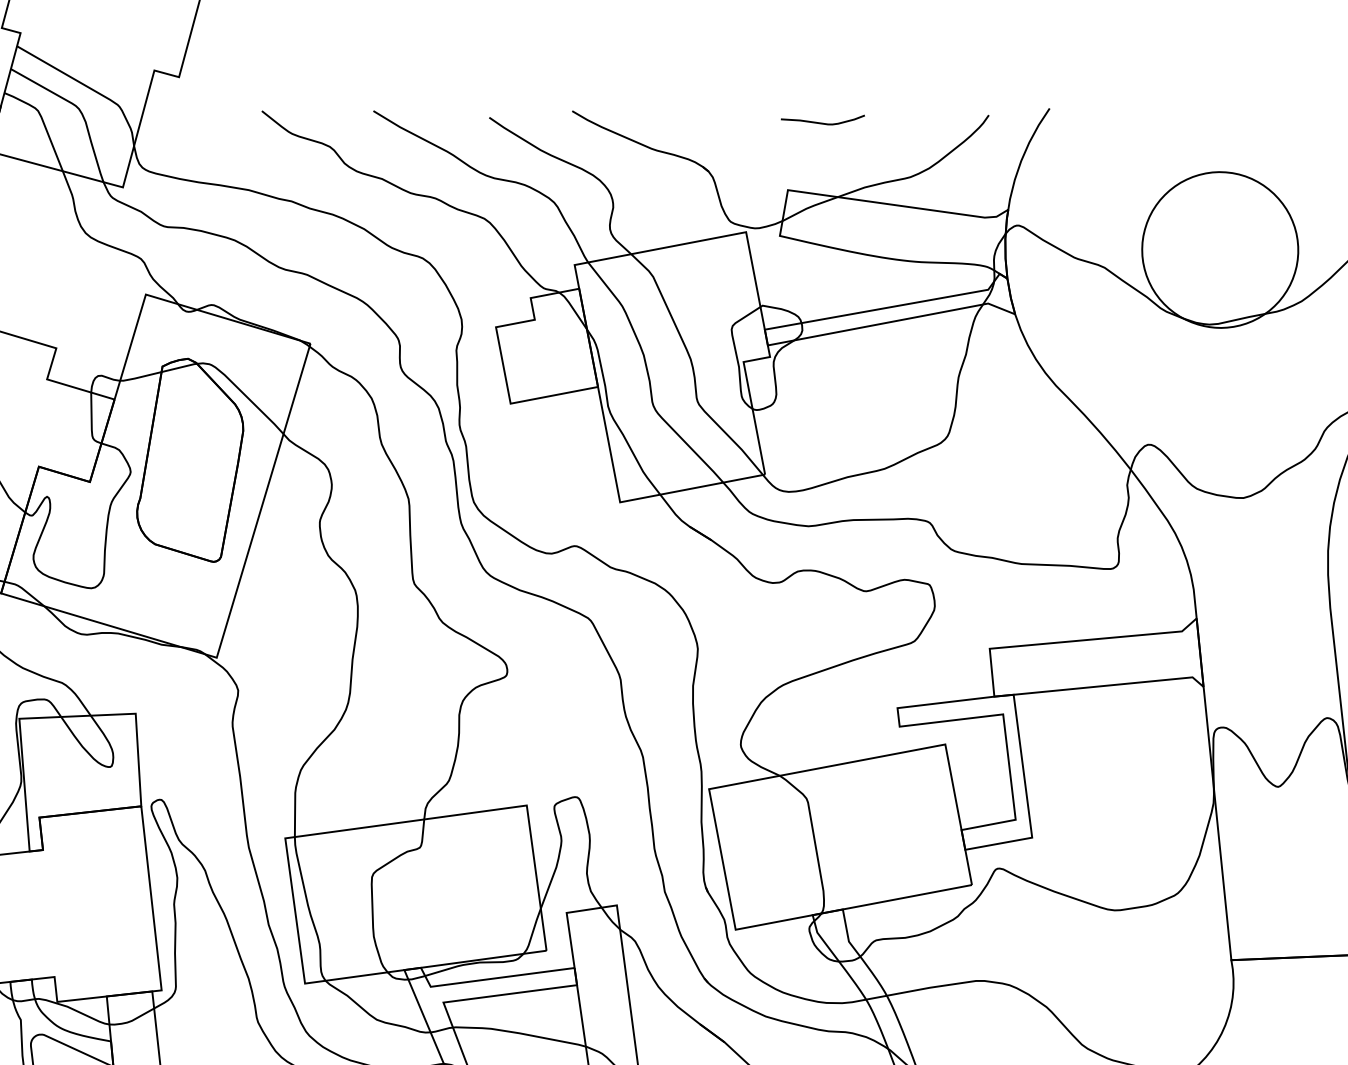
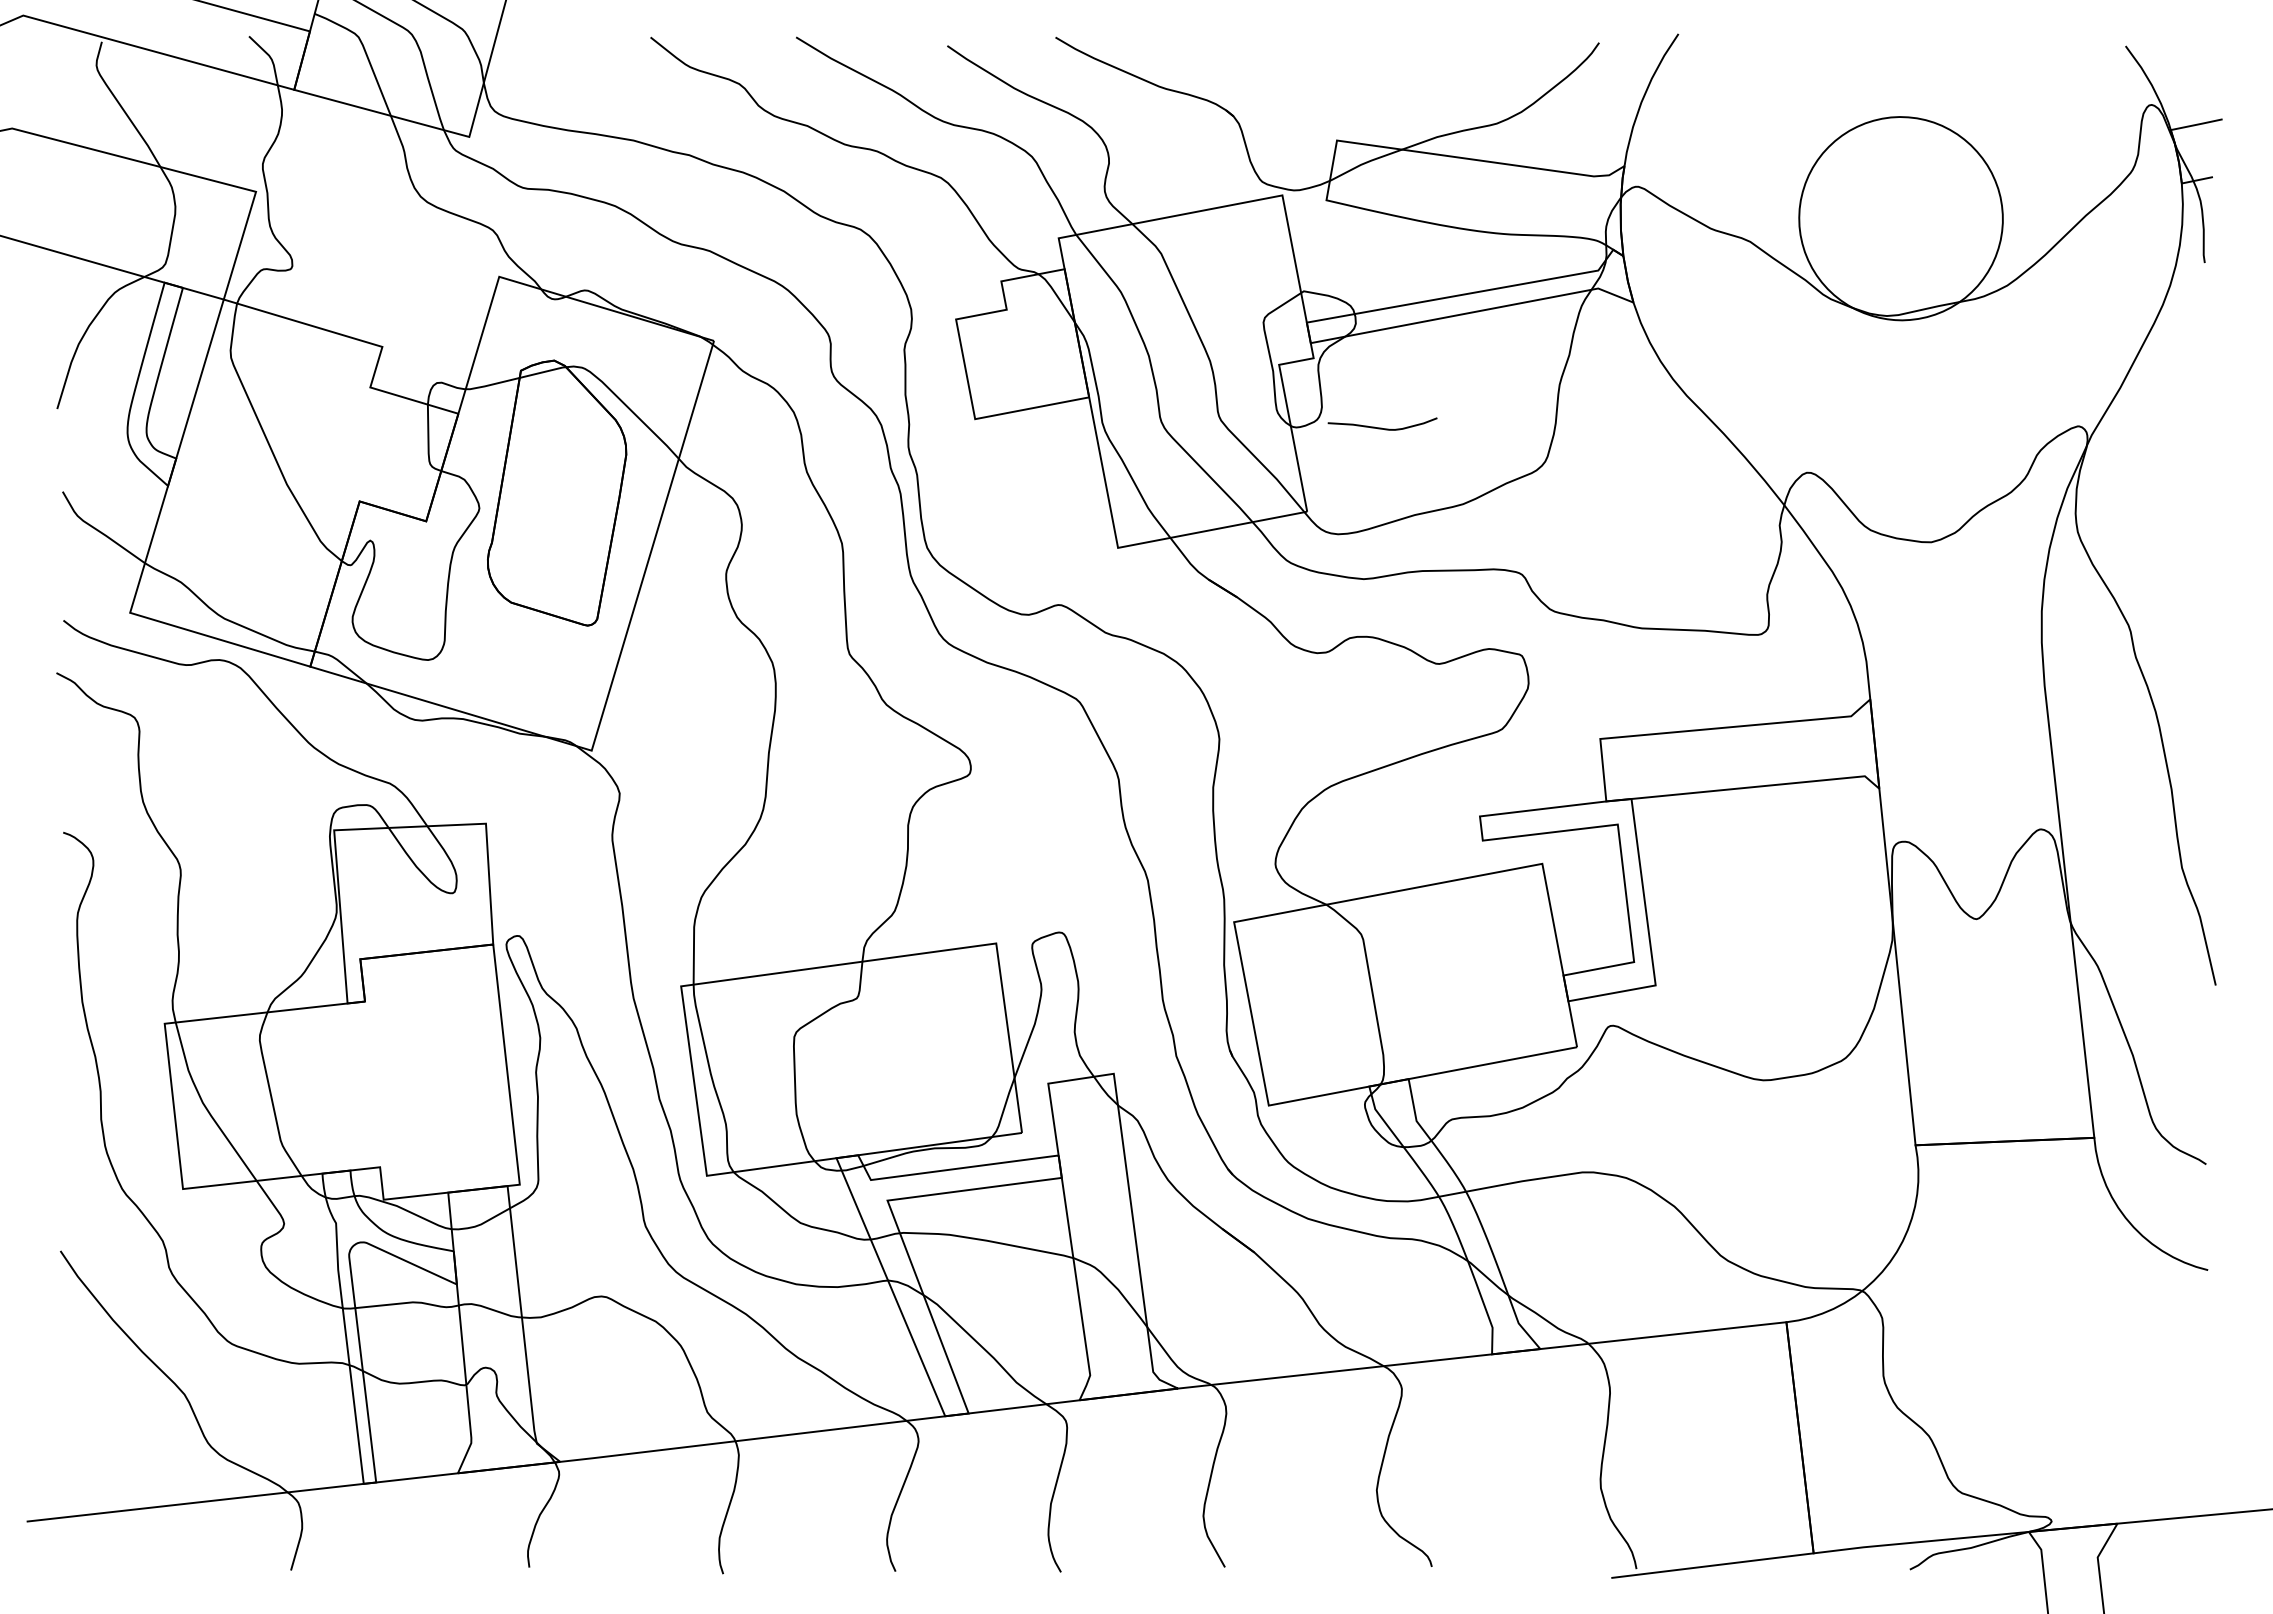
curve: (822, 122) -> (1381, 427), moved

